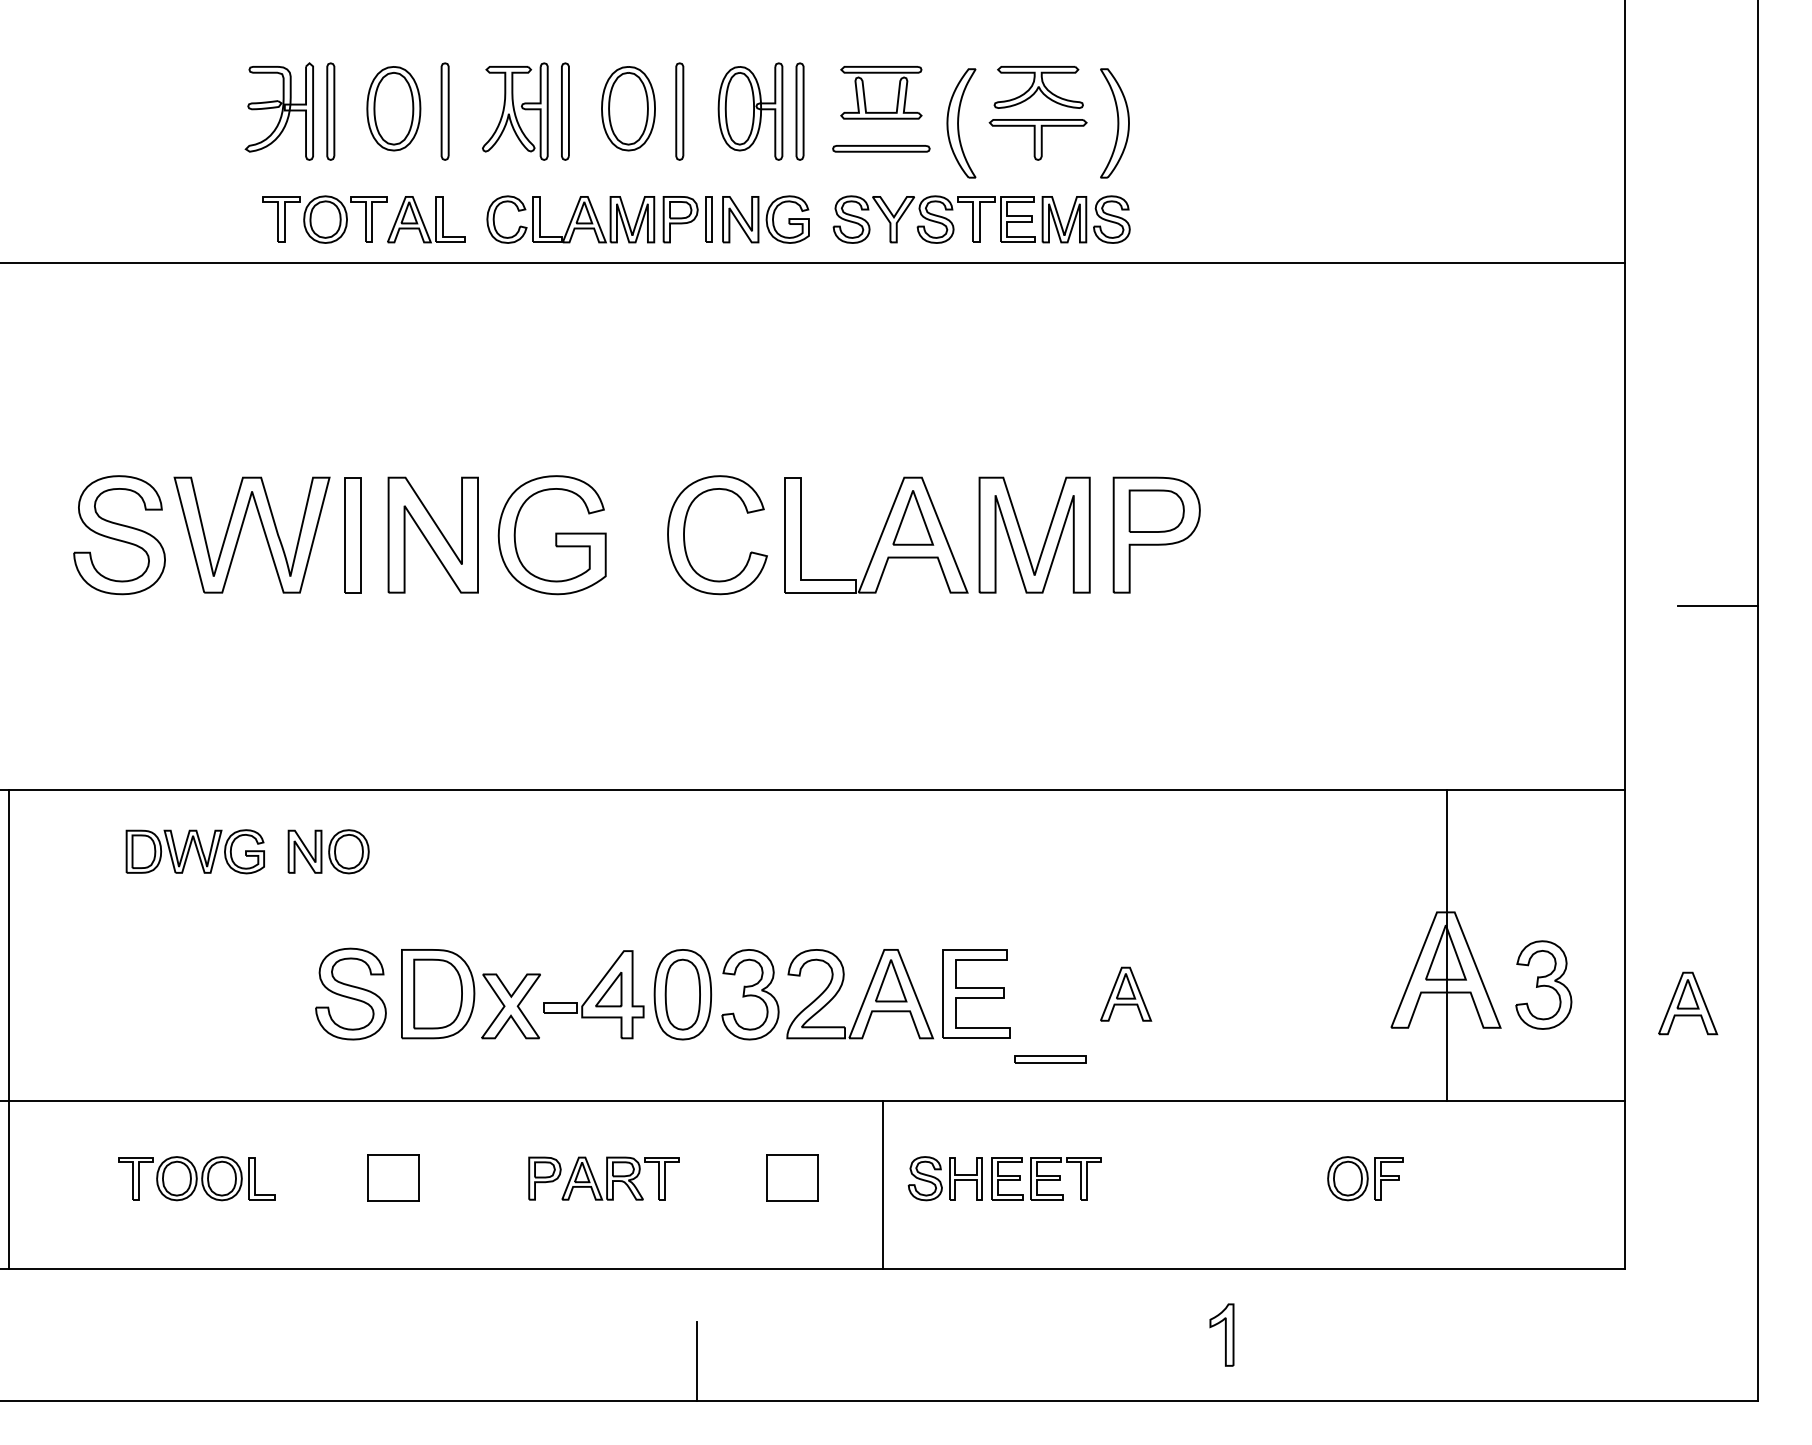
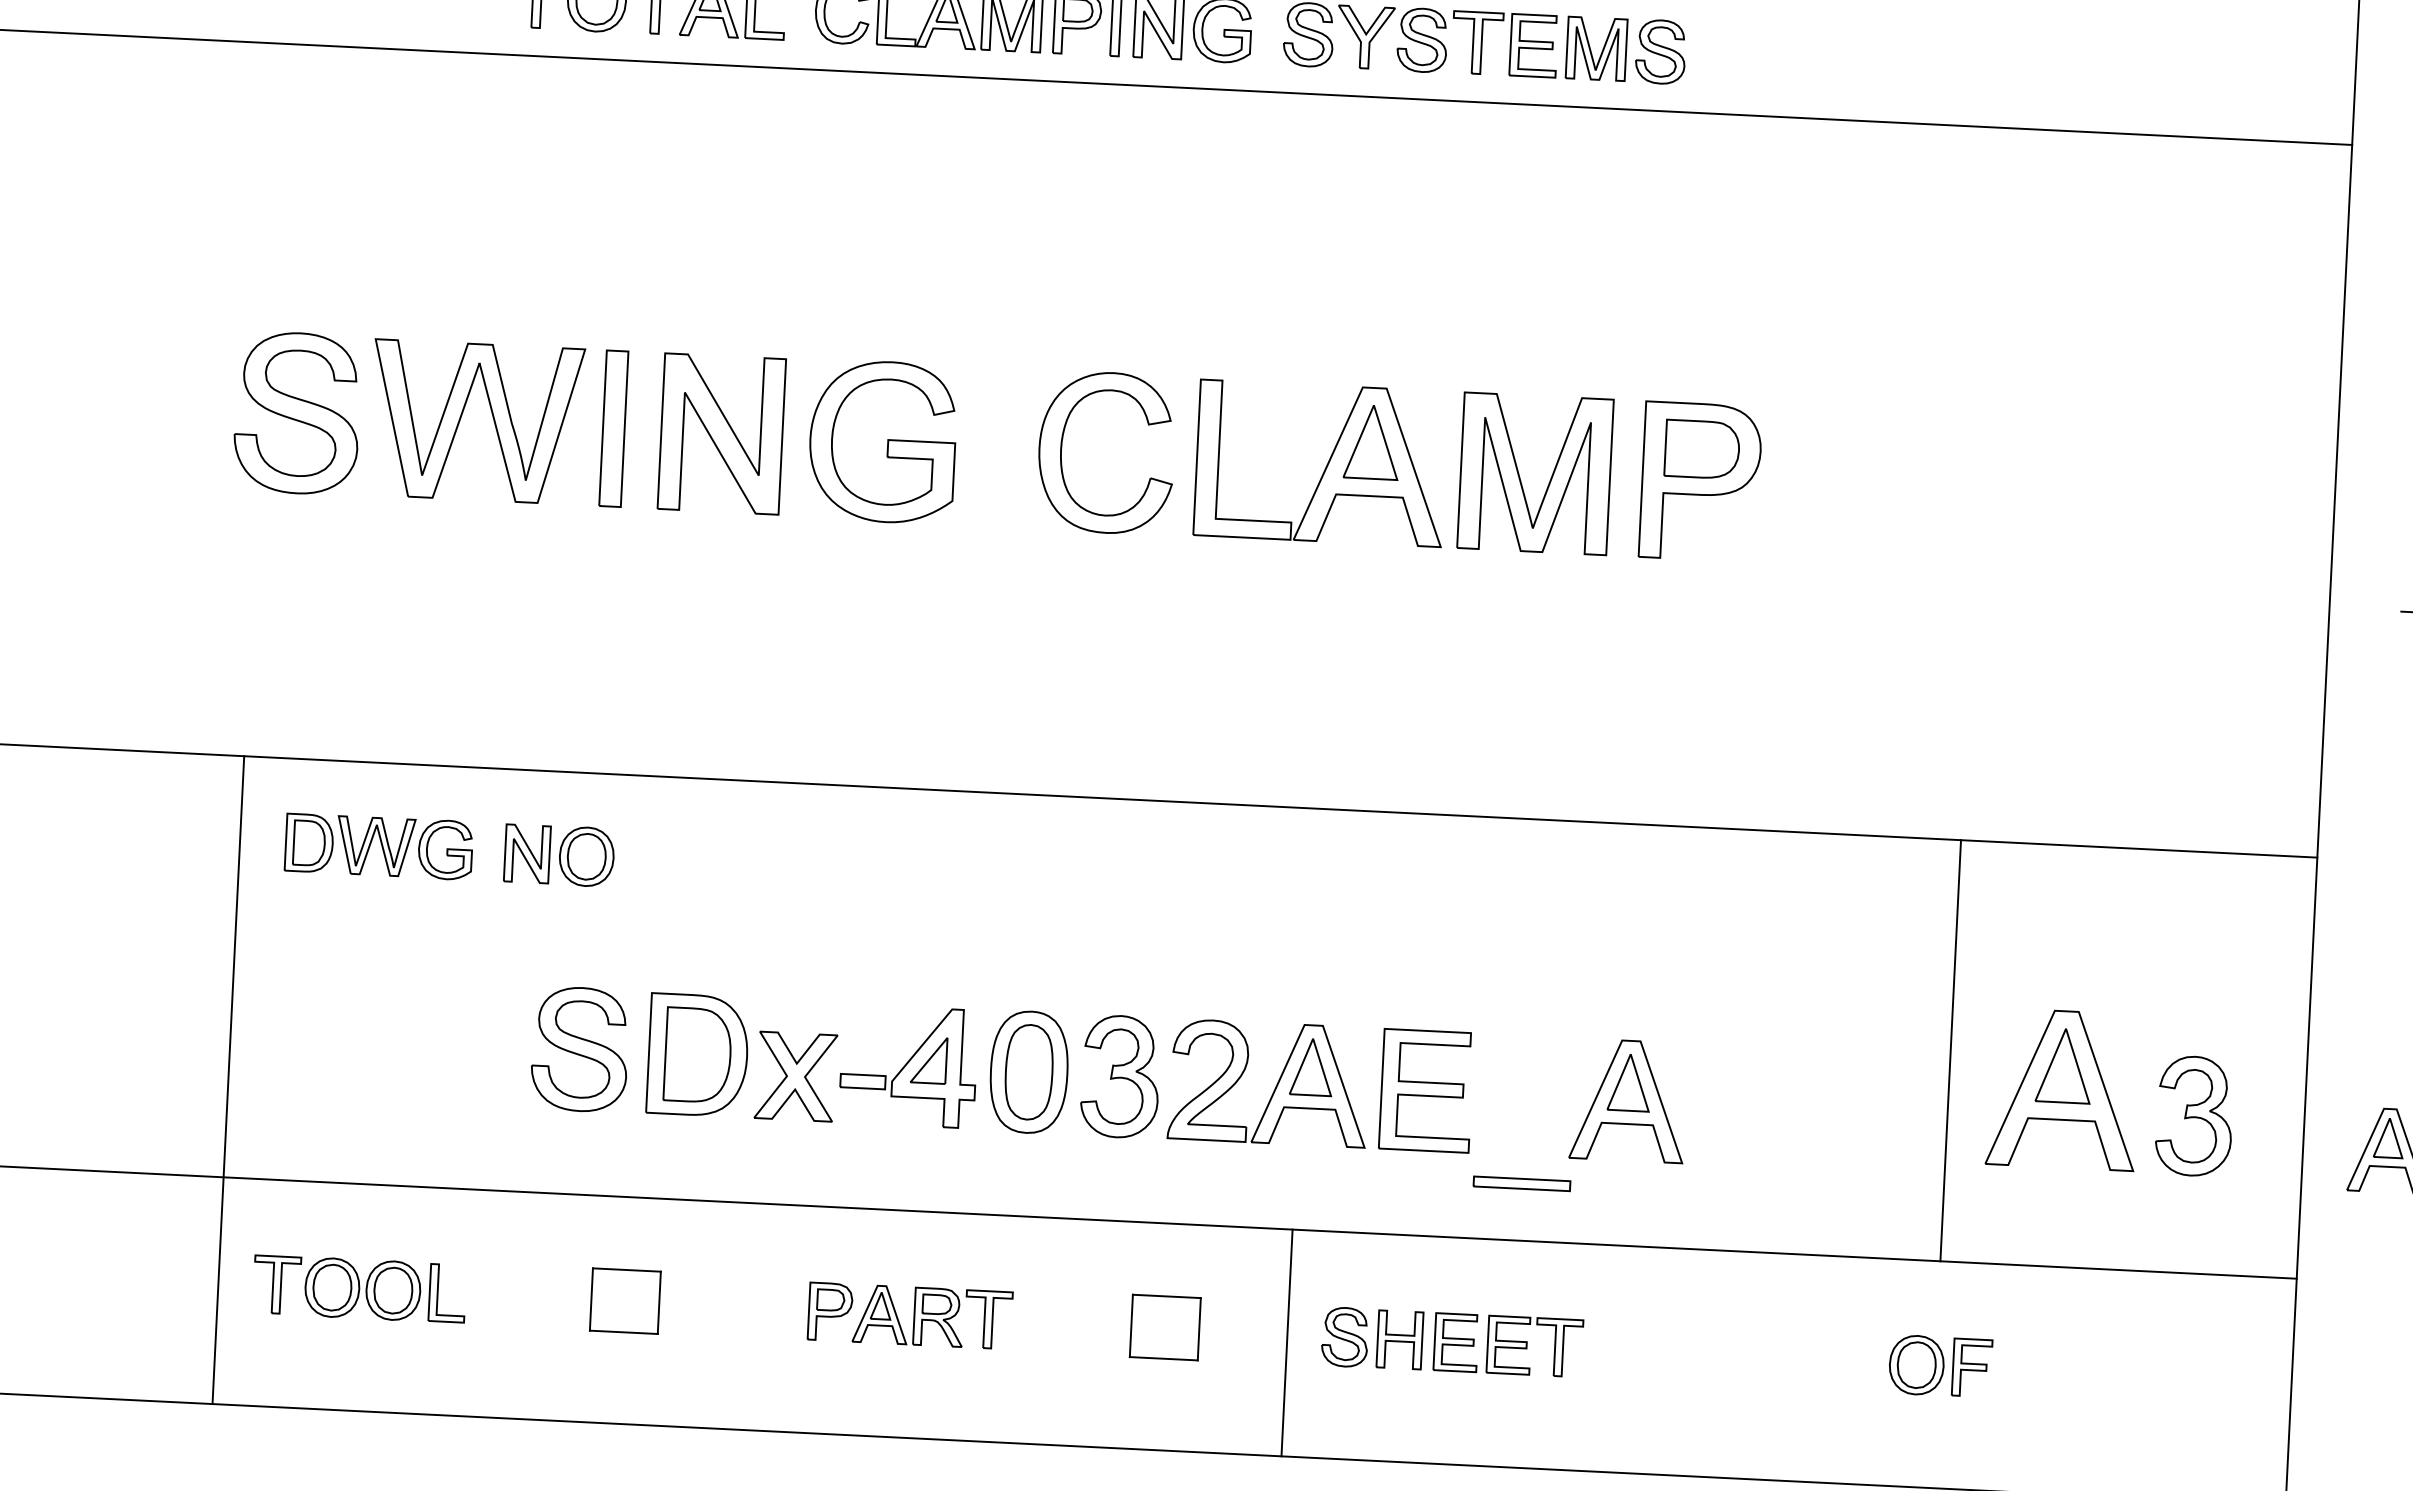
line: (1446, 945) -> (1950, 1050), moved
part: (1125, 994) -> (1627, 1101), size x1.67
line: (8, 1028) -> (228, 1078), moved

